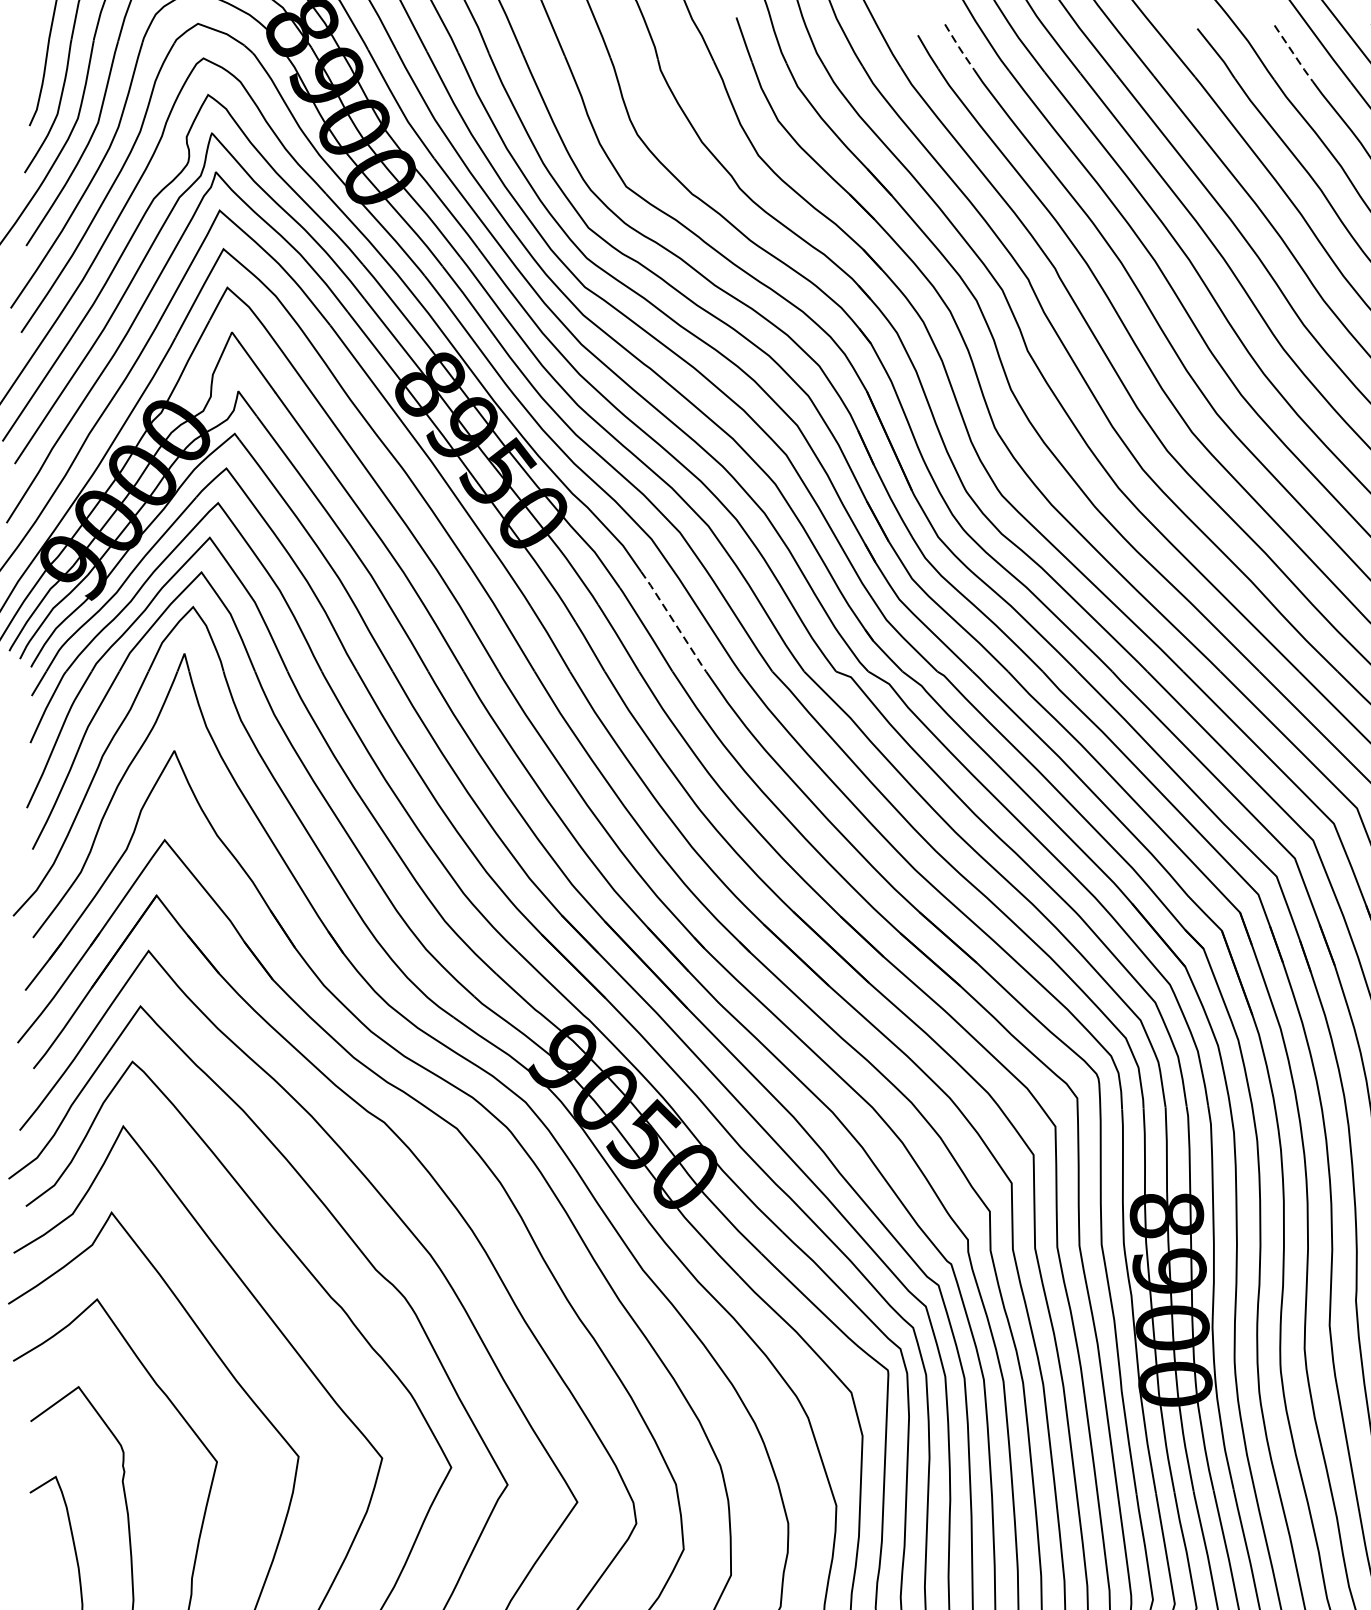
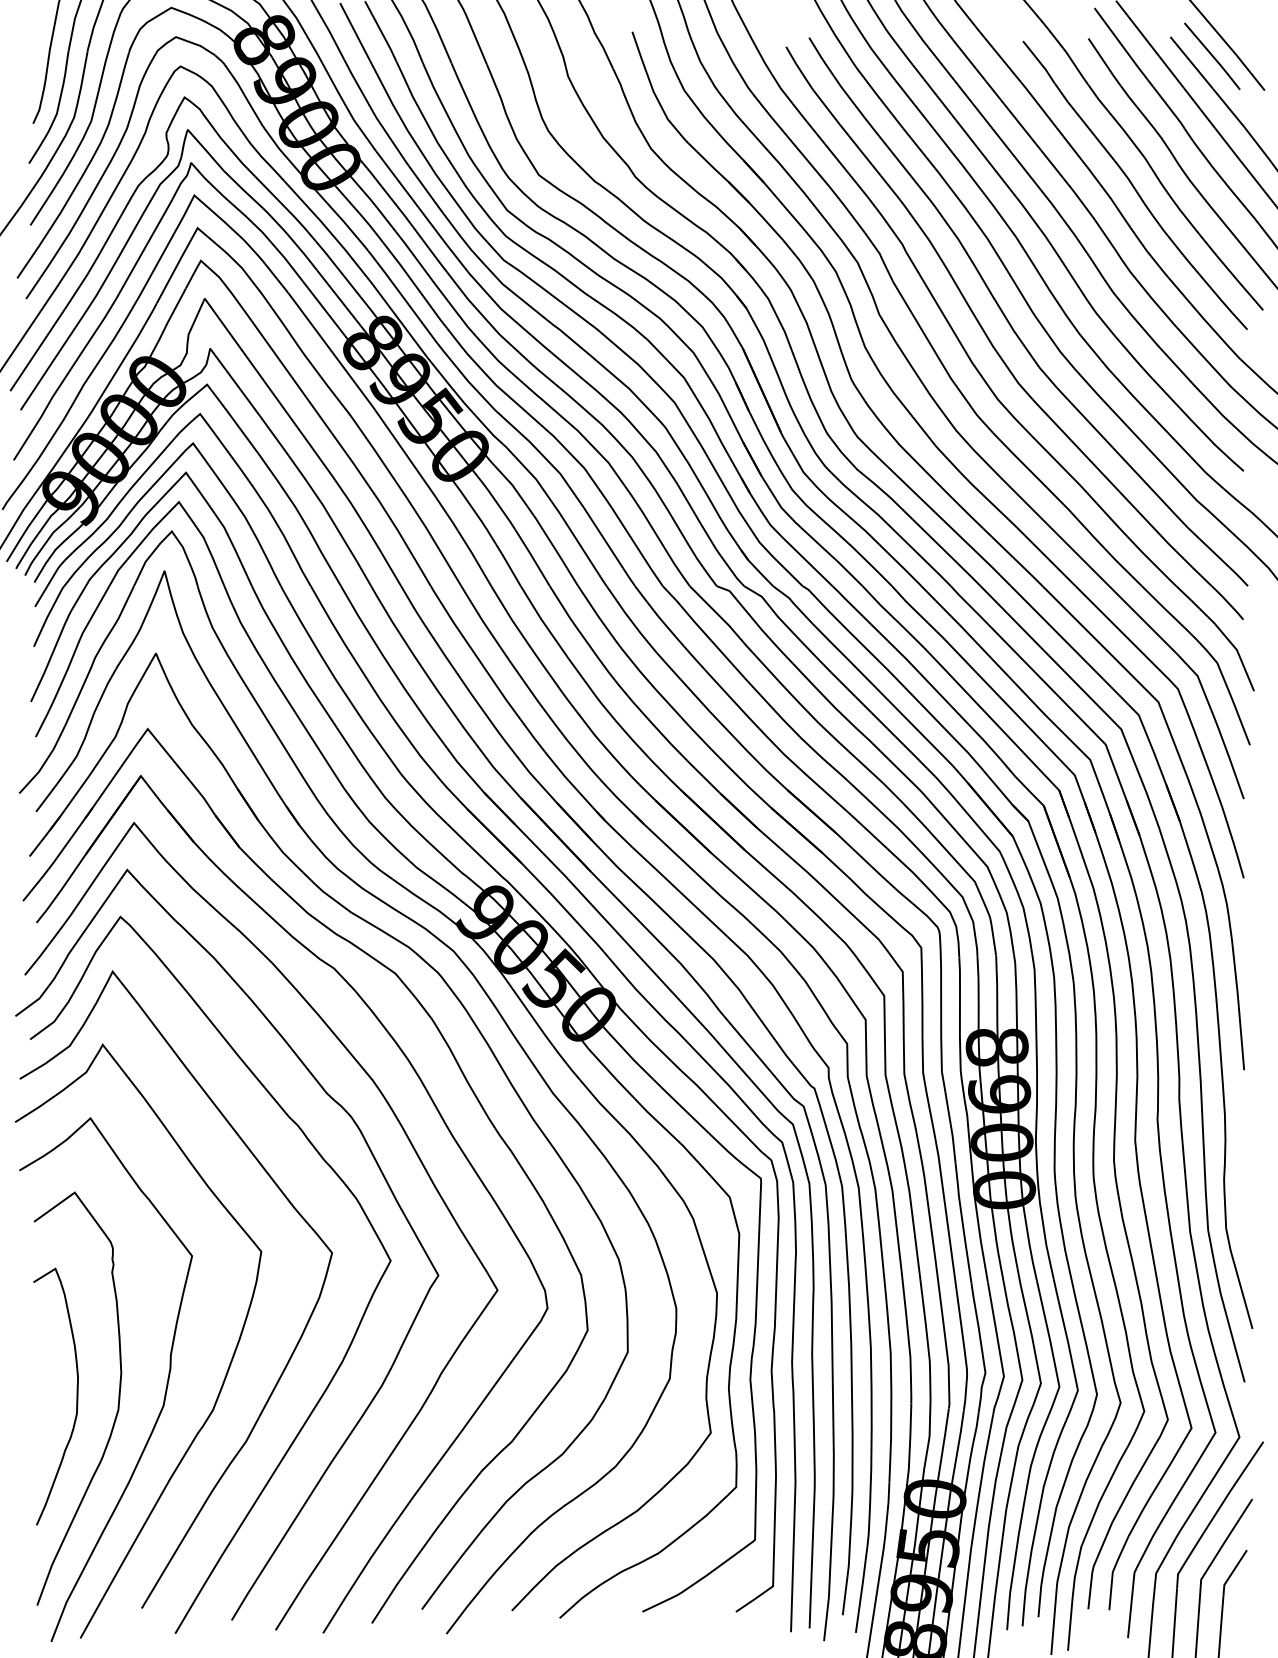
line: (959, 47) -> (821, 57), dashed -> solid
line: (1294, 54) -> (1105, 63), dashed -> solid
line: (674, 622) -> (579, 544), dashed -> solid

